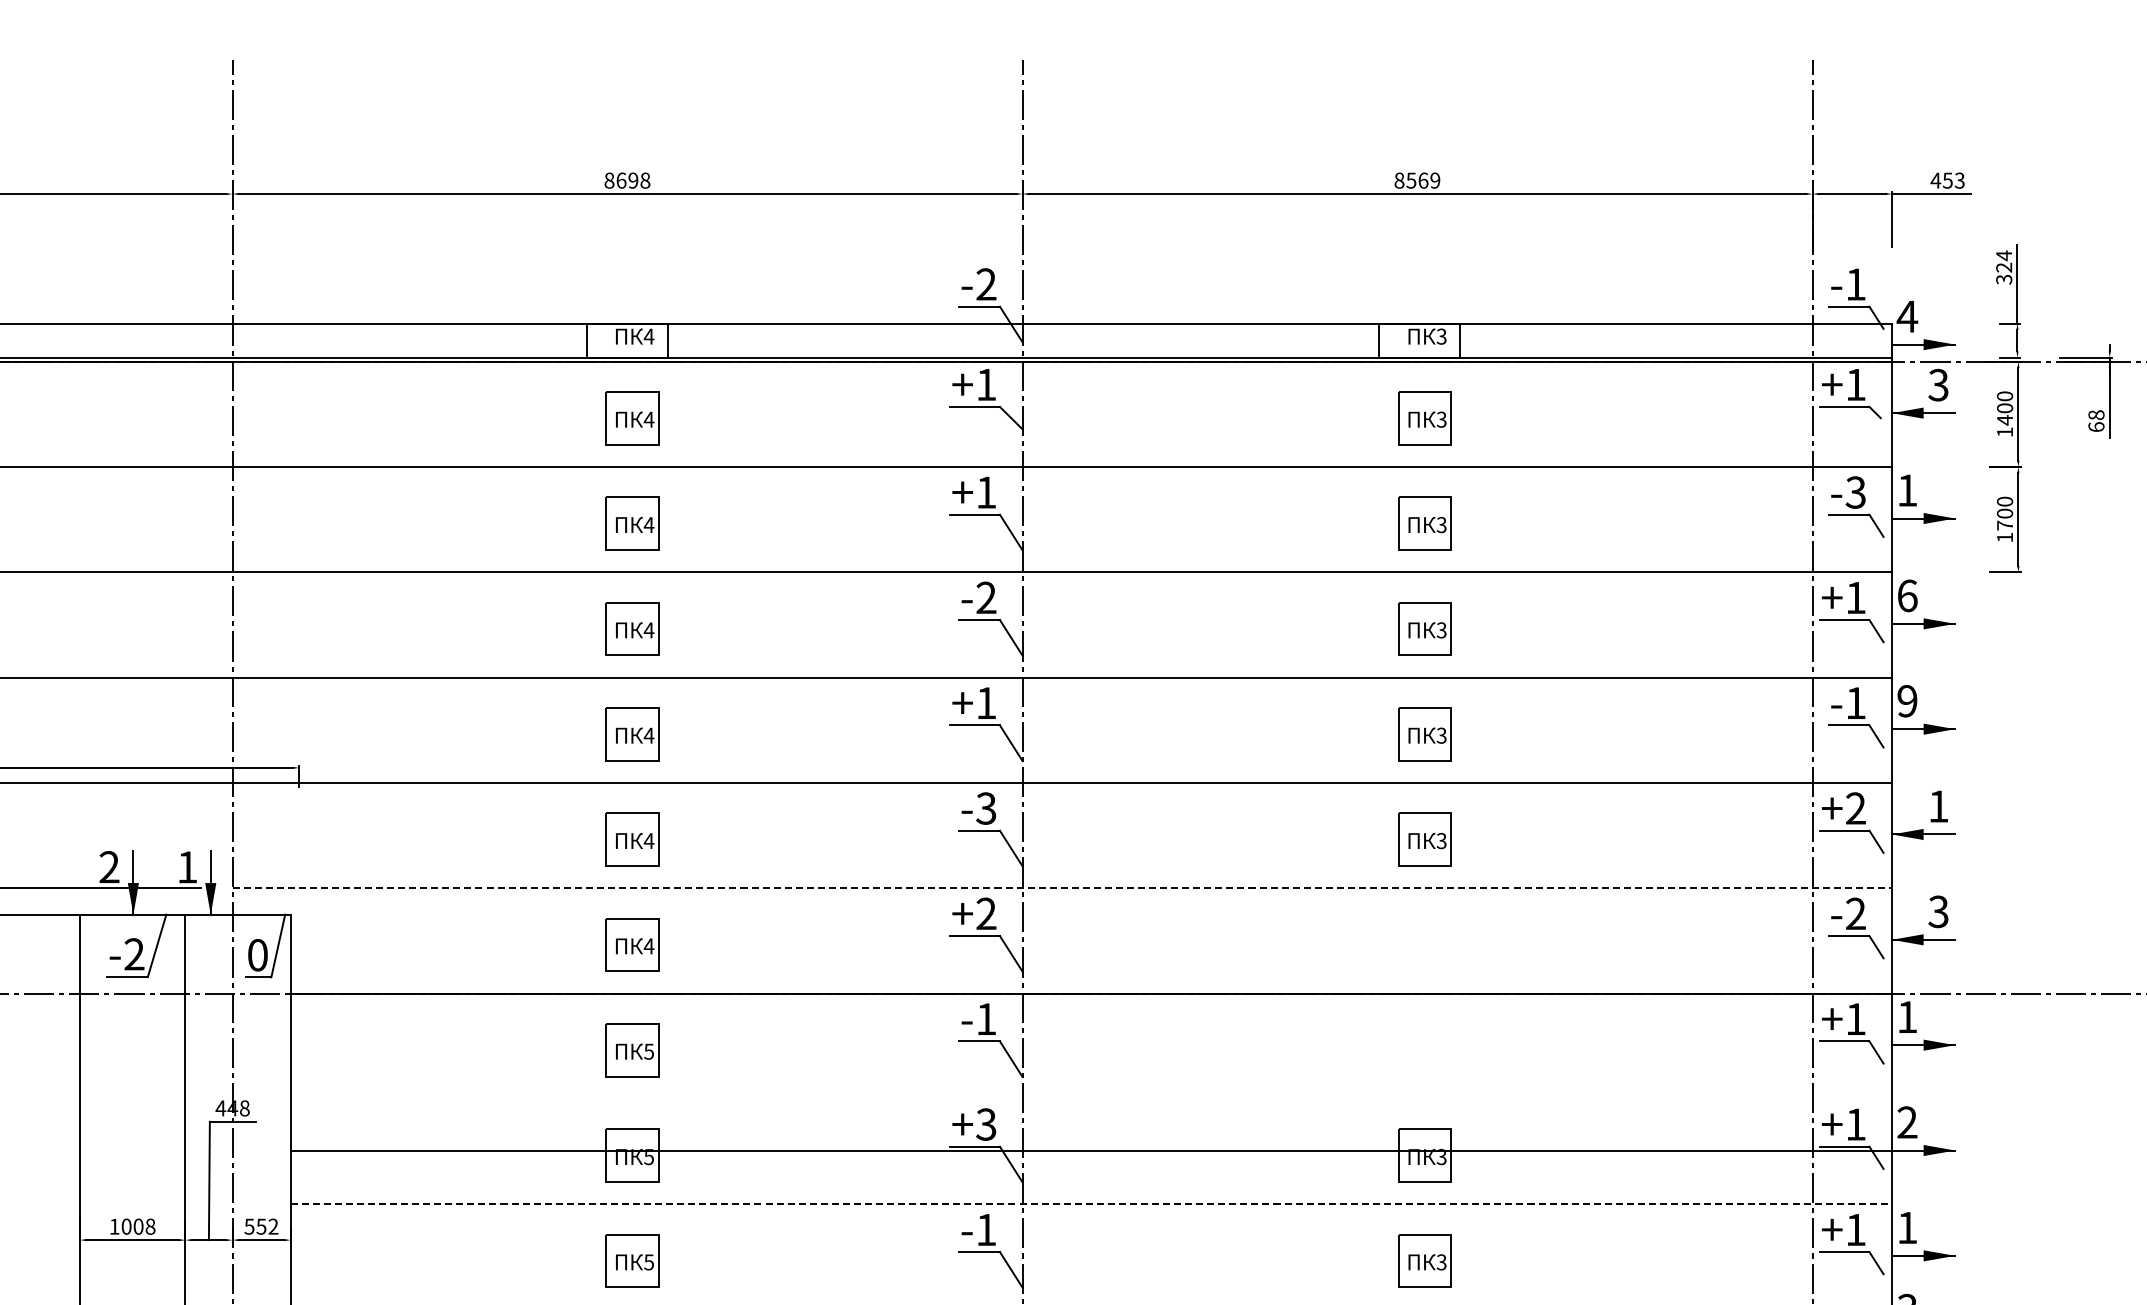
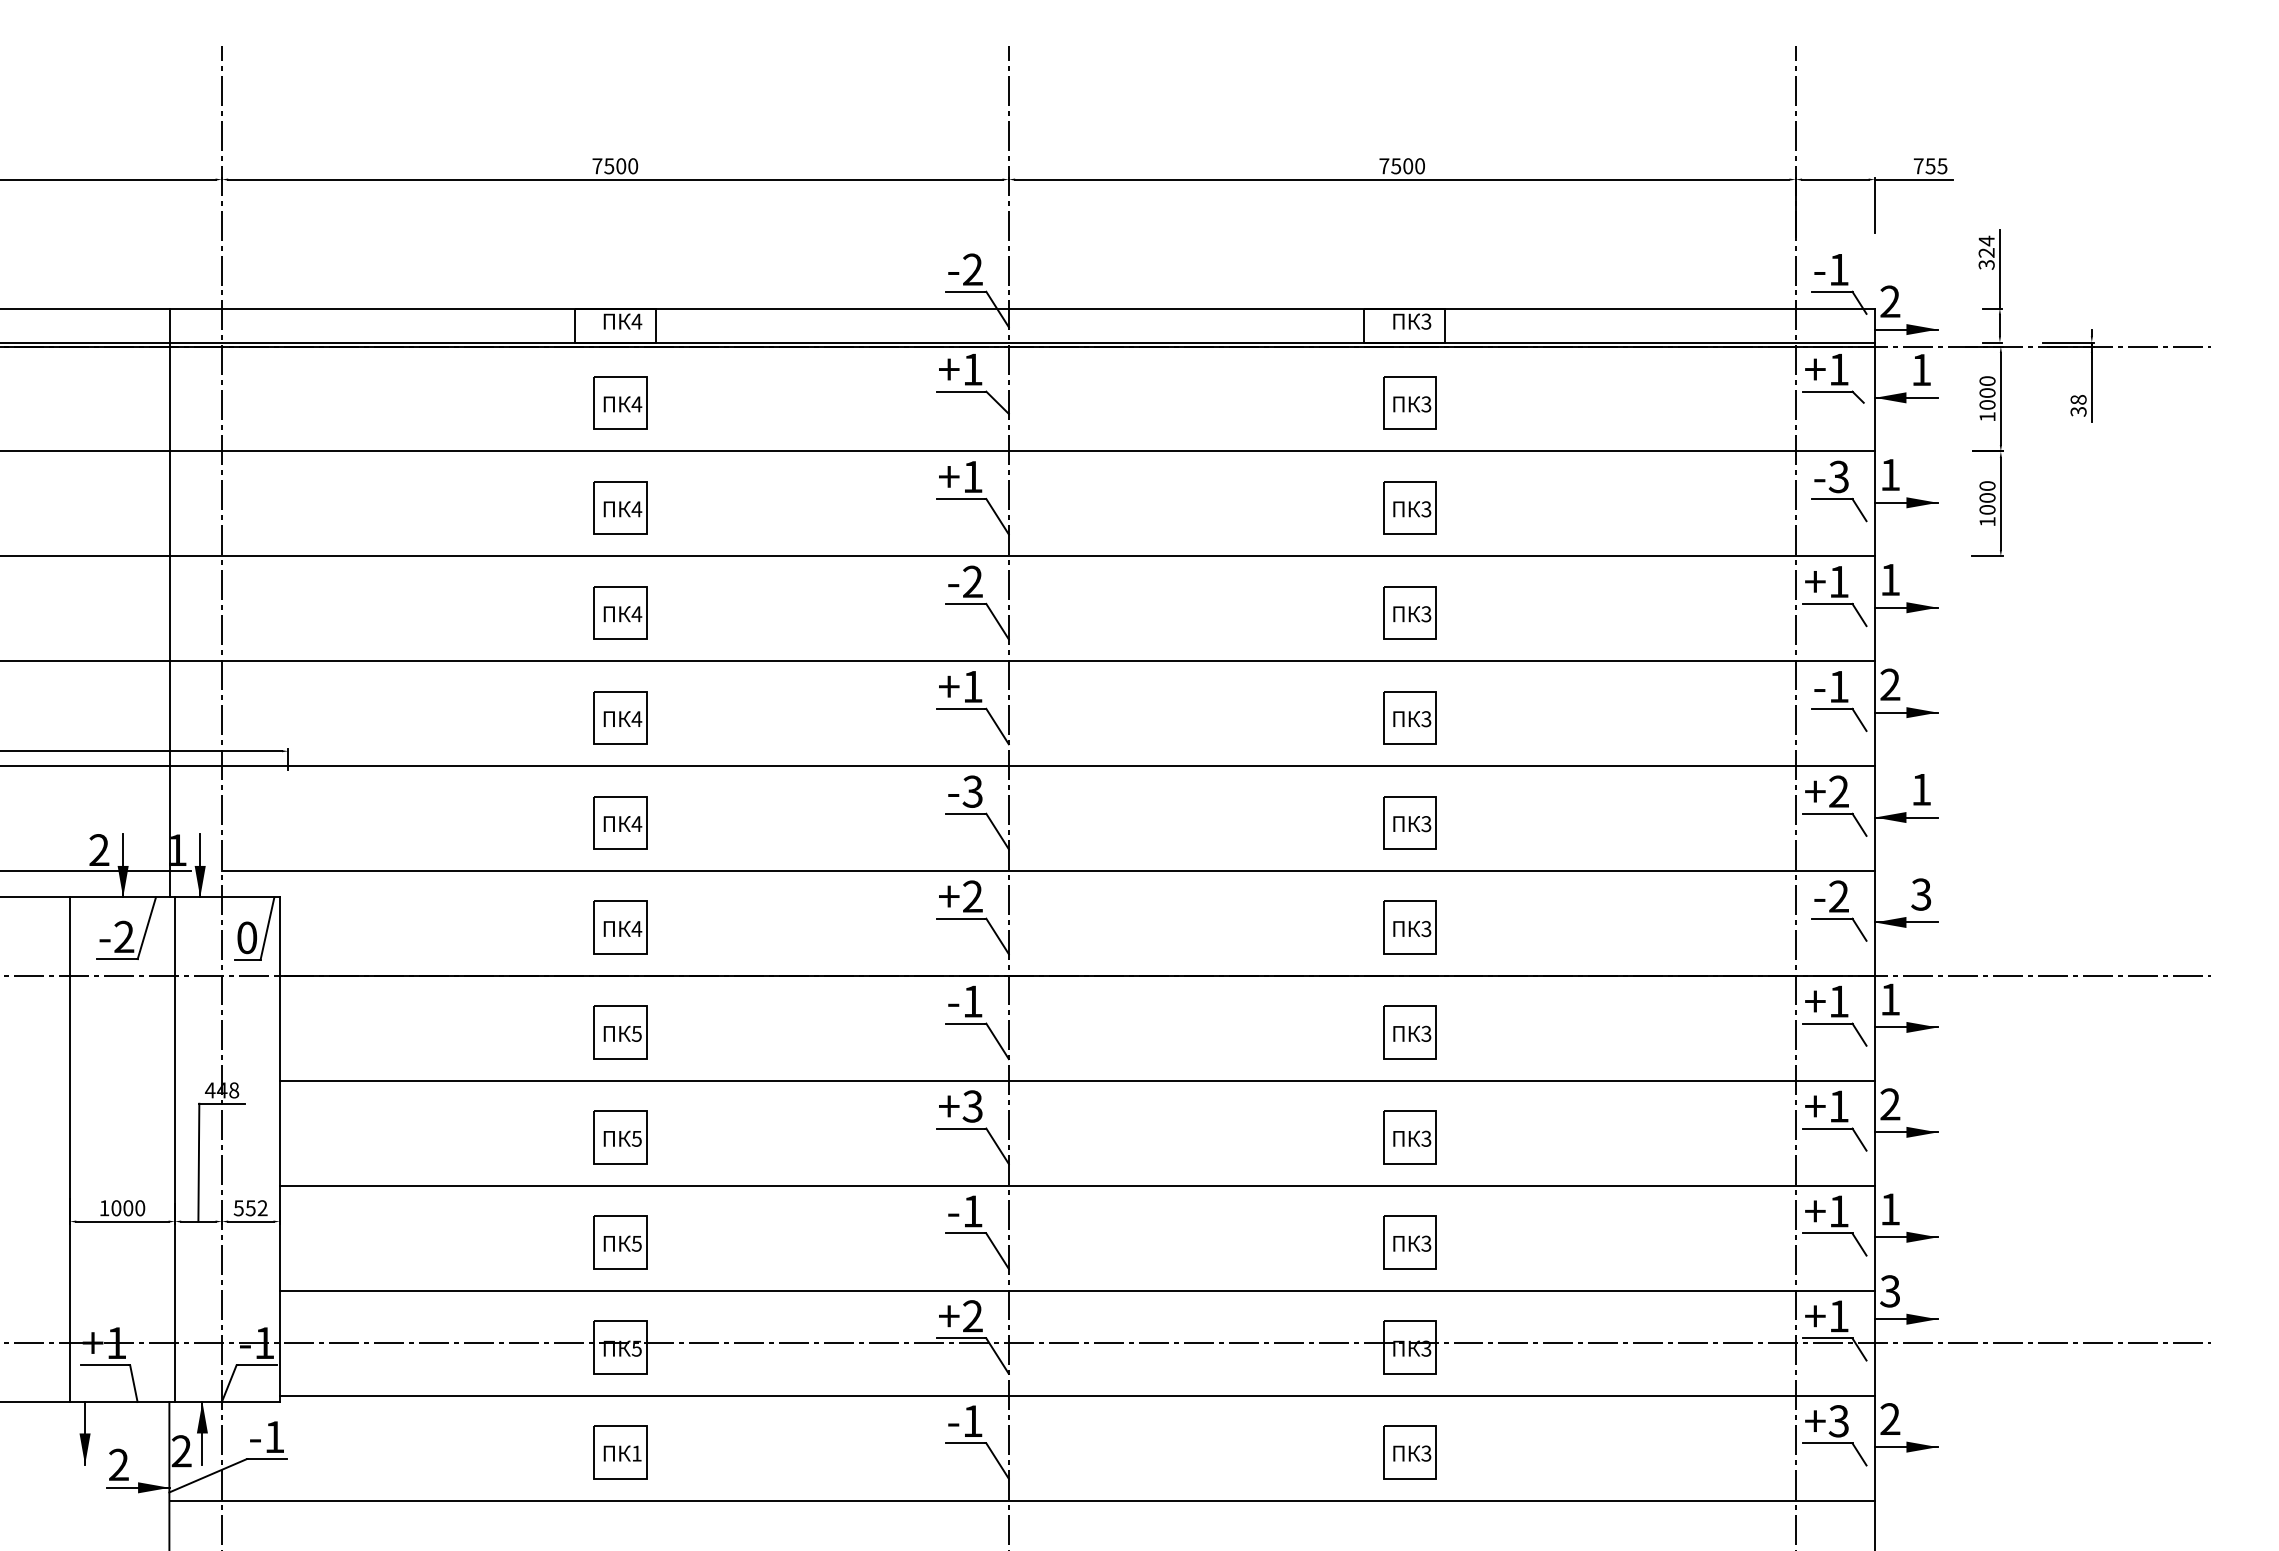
text: (627, 180) -> (615, 166), 8698 -> 7500
text: (1416, 180) -> (1401, 166), 8569 -> 7500
text: (1947, 180) -> (1930, 166), 453 -> 755
text: (1907, 316) -> (1890, 301), 4 -> 2
text: (1938, 384) -> (1921, 369), 3 -> 1
text: (2004, 419) -> (1987, 404), 1400 -> 1000
text: (2096, 426) -> (2078, 411), 68 -> 38
text: (2004, 525) -> (1987, 509), 1700 -> 1000
text: (1907, 595) -> (1890, 579), 6 -> 1
line: (179, 618) -> (169, 602), added
text: (1907, 700) -> (1890, 684), 9 -> 2
line: (1062, 888) -> (1048, 871), dashed -> solid
part: (1424, 944) -> (1409, 927), added
part: (1424, 1050) -> (1409, 1032), added
line: (1090, 1151) -> (1076, 1081), moved
line: (1091, 1203) -> (1077, 1185), dashed -> solid
text: (150, 1225) -> (140, 1207), 1008 -> 1000

